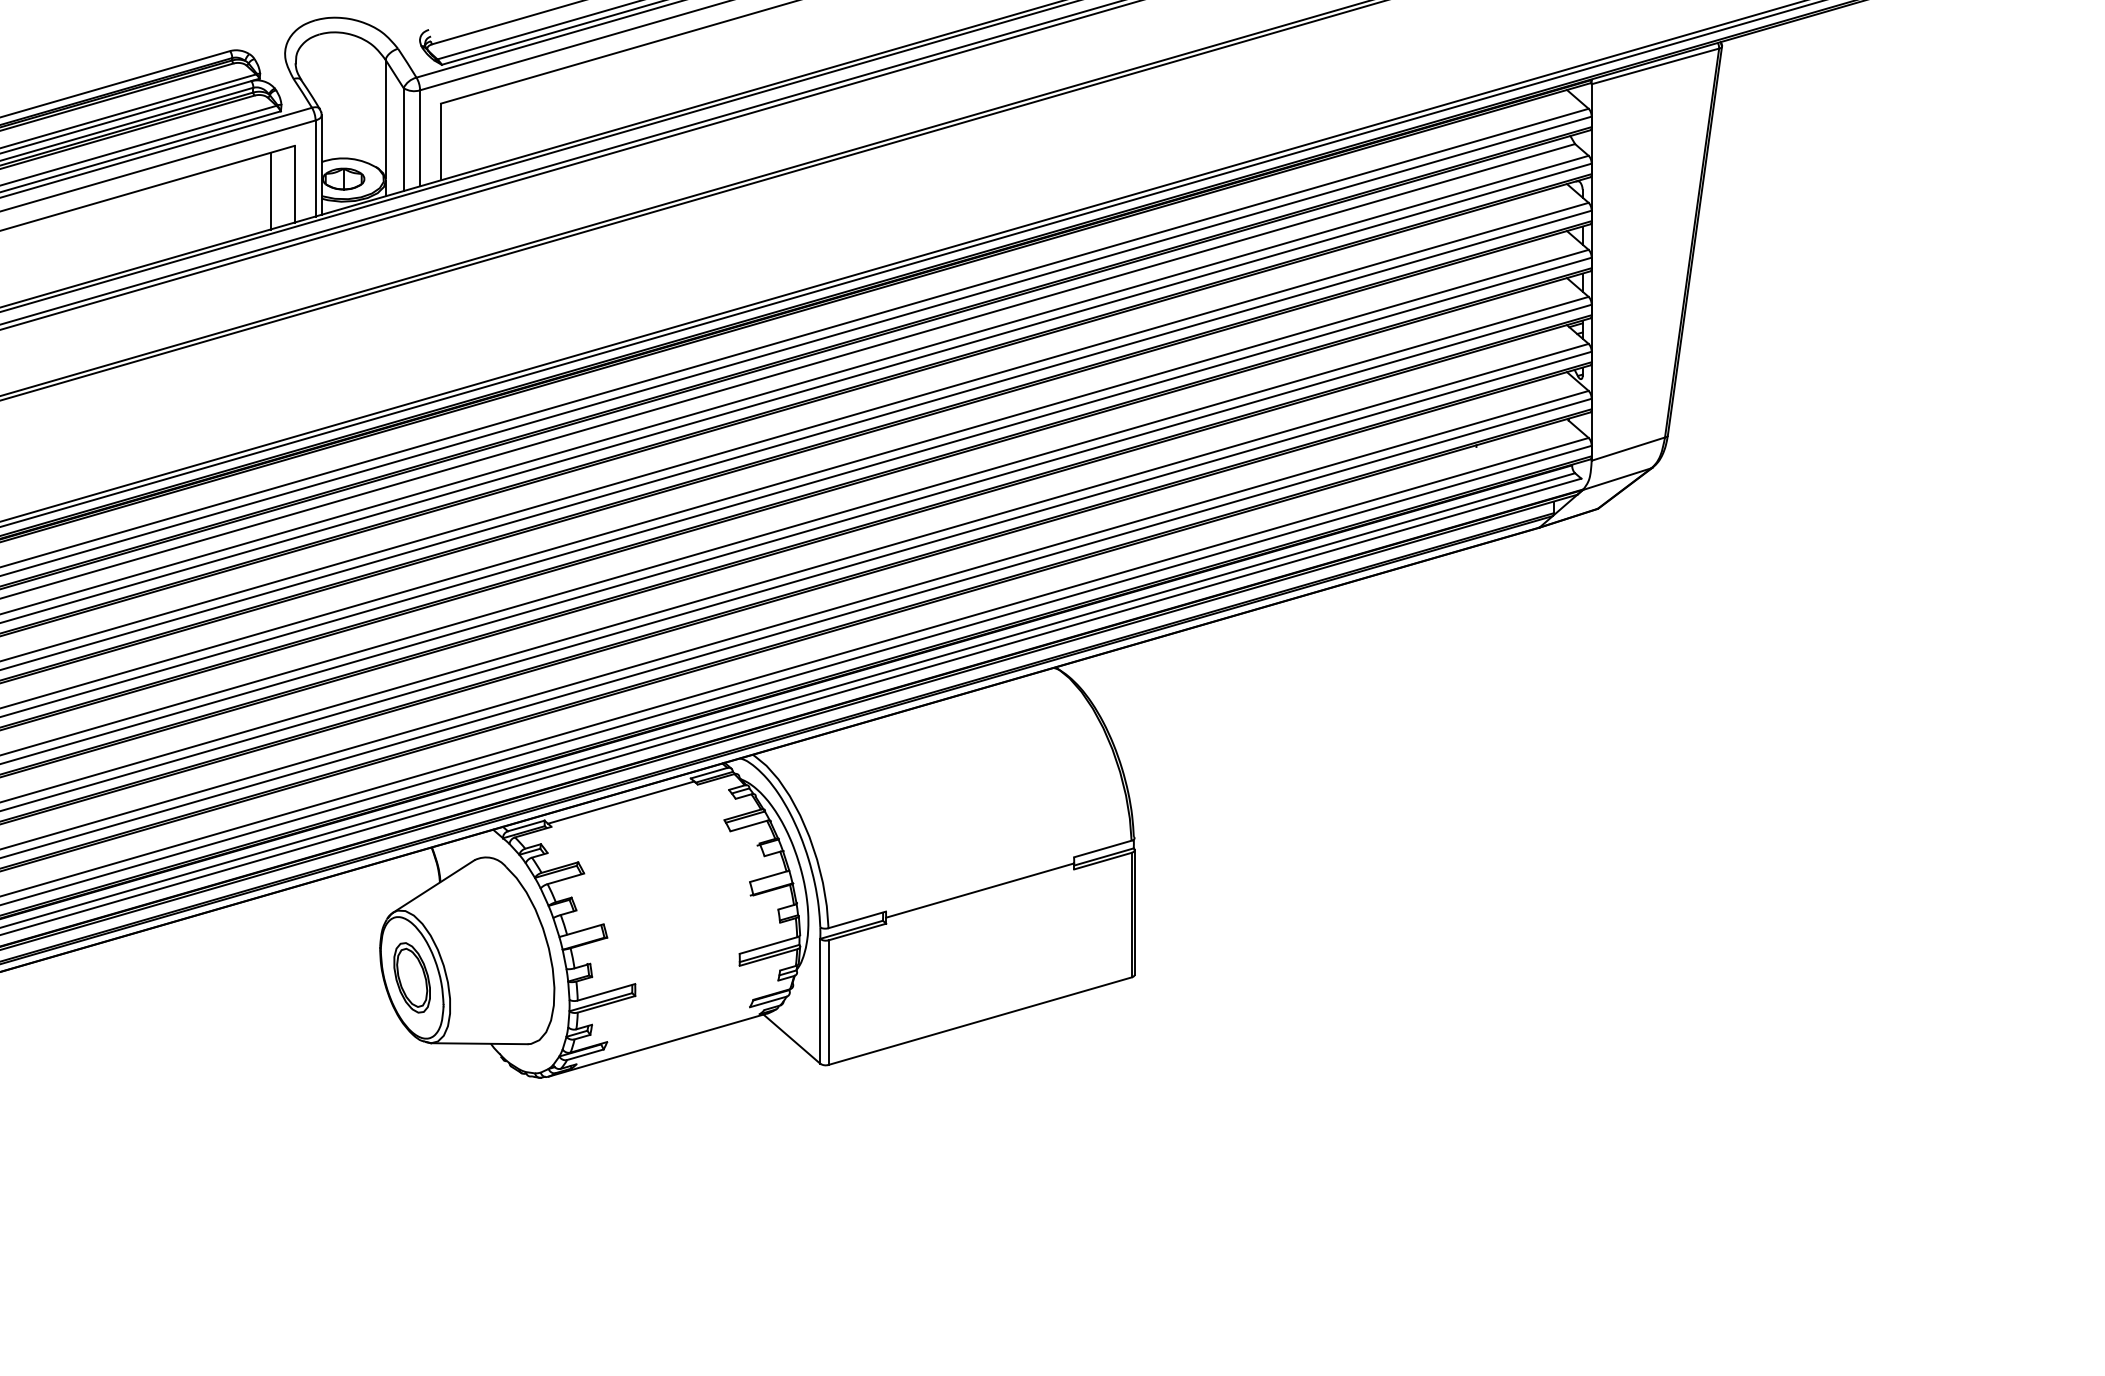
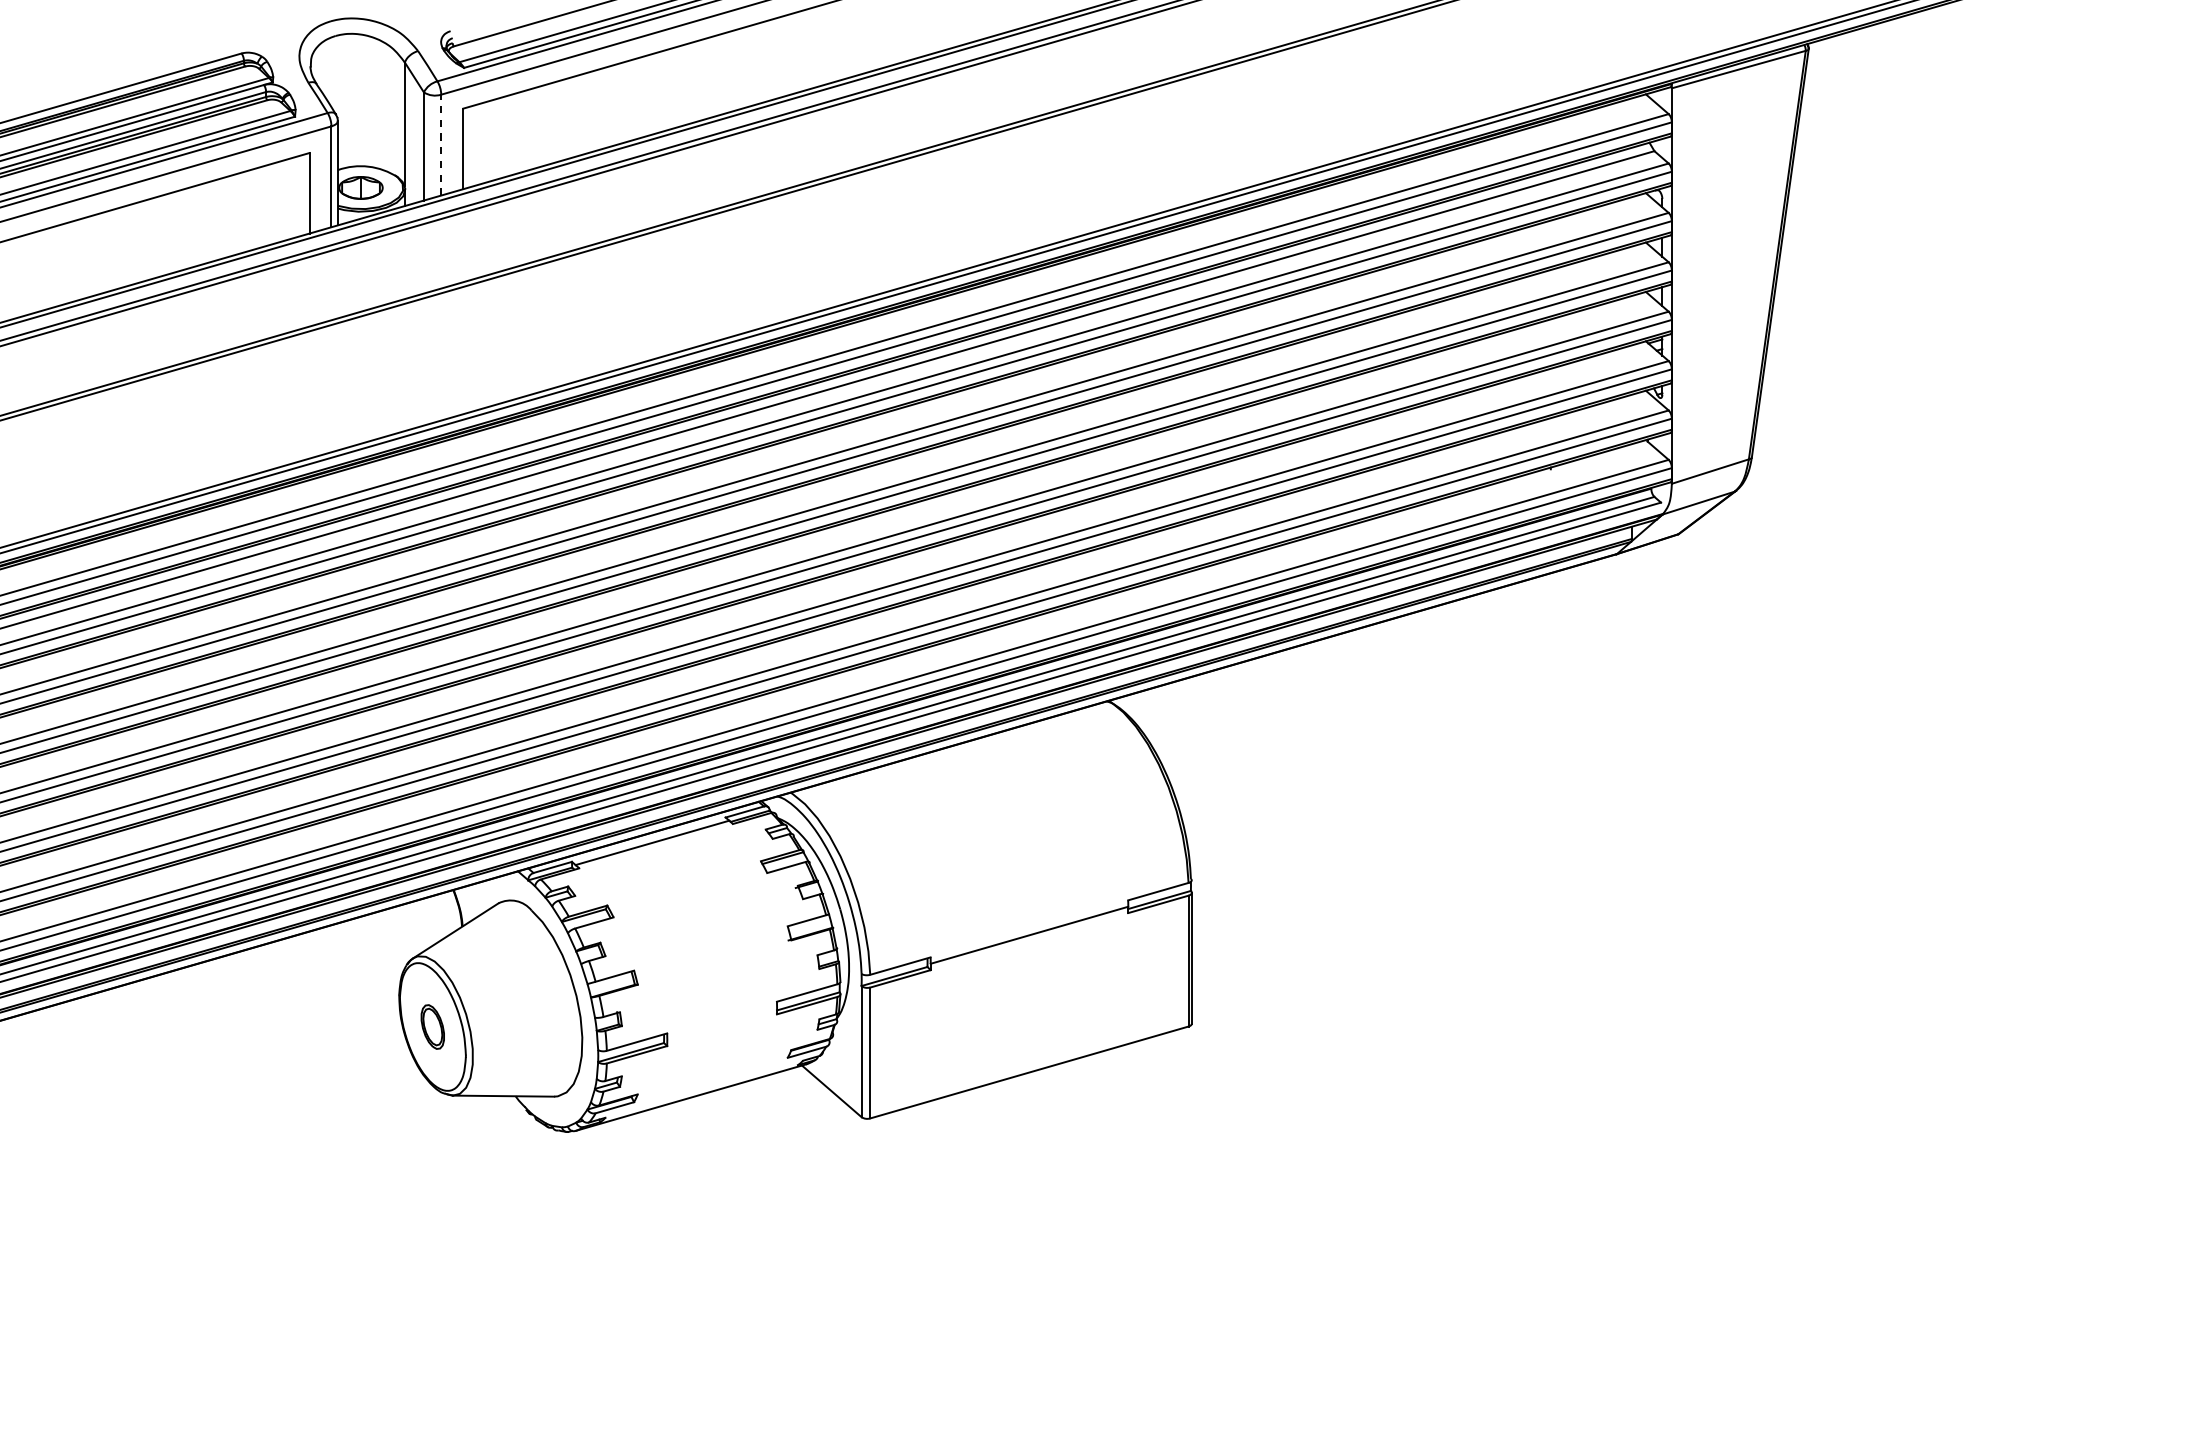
line: (420, 137) -> (441, 144), solid -> dashed
line: (270, 190) -> (284, 199), removed
part: (411, 977) -> (432, 1026), size x0.6

